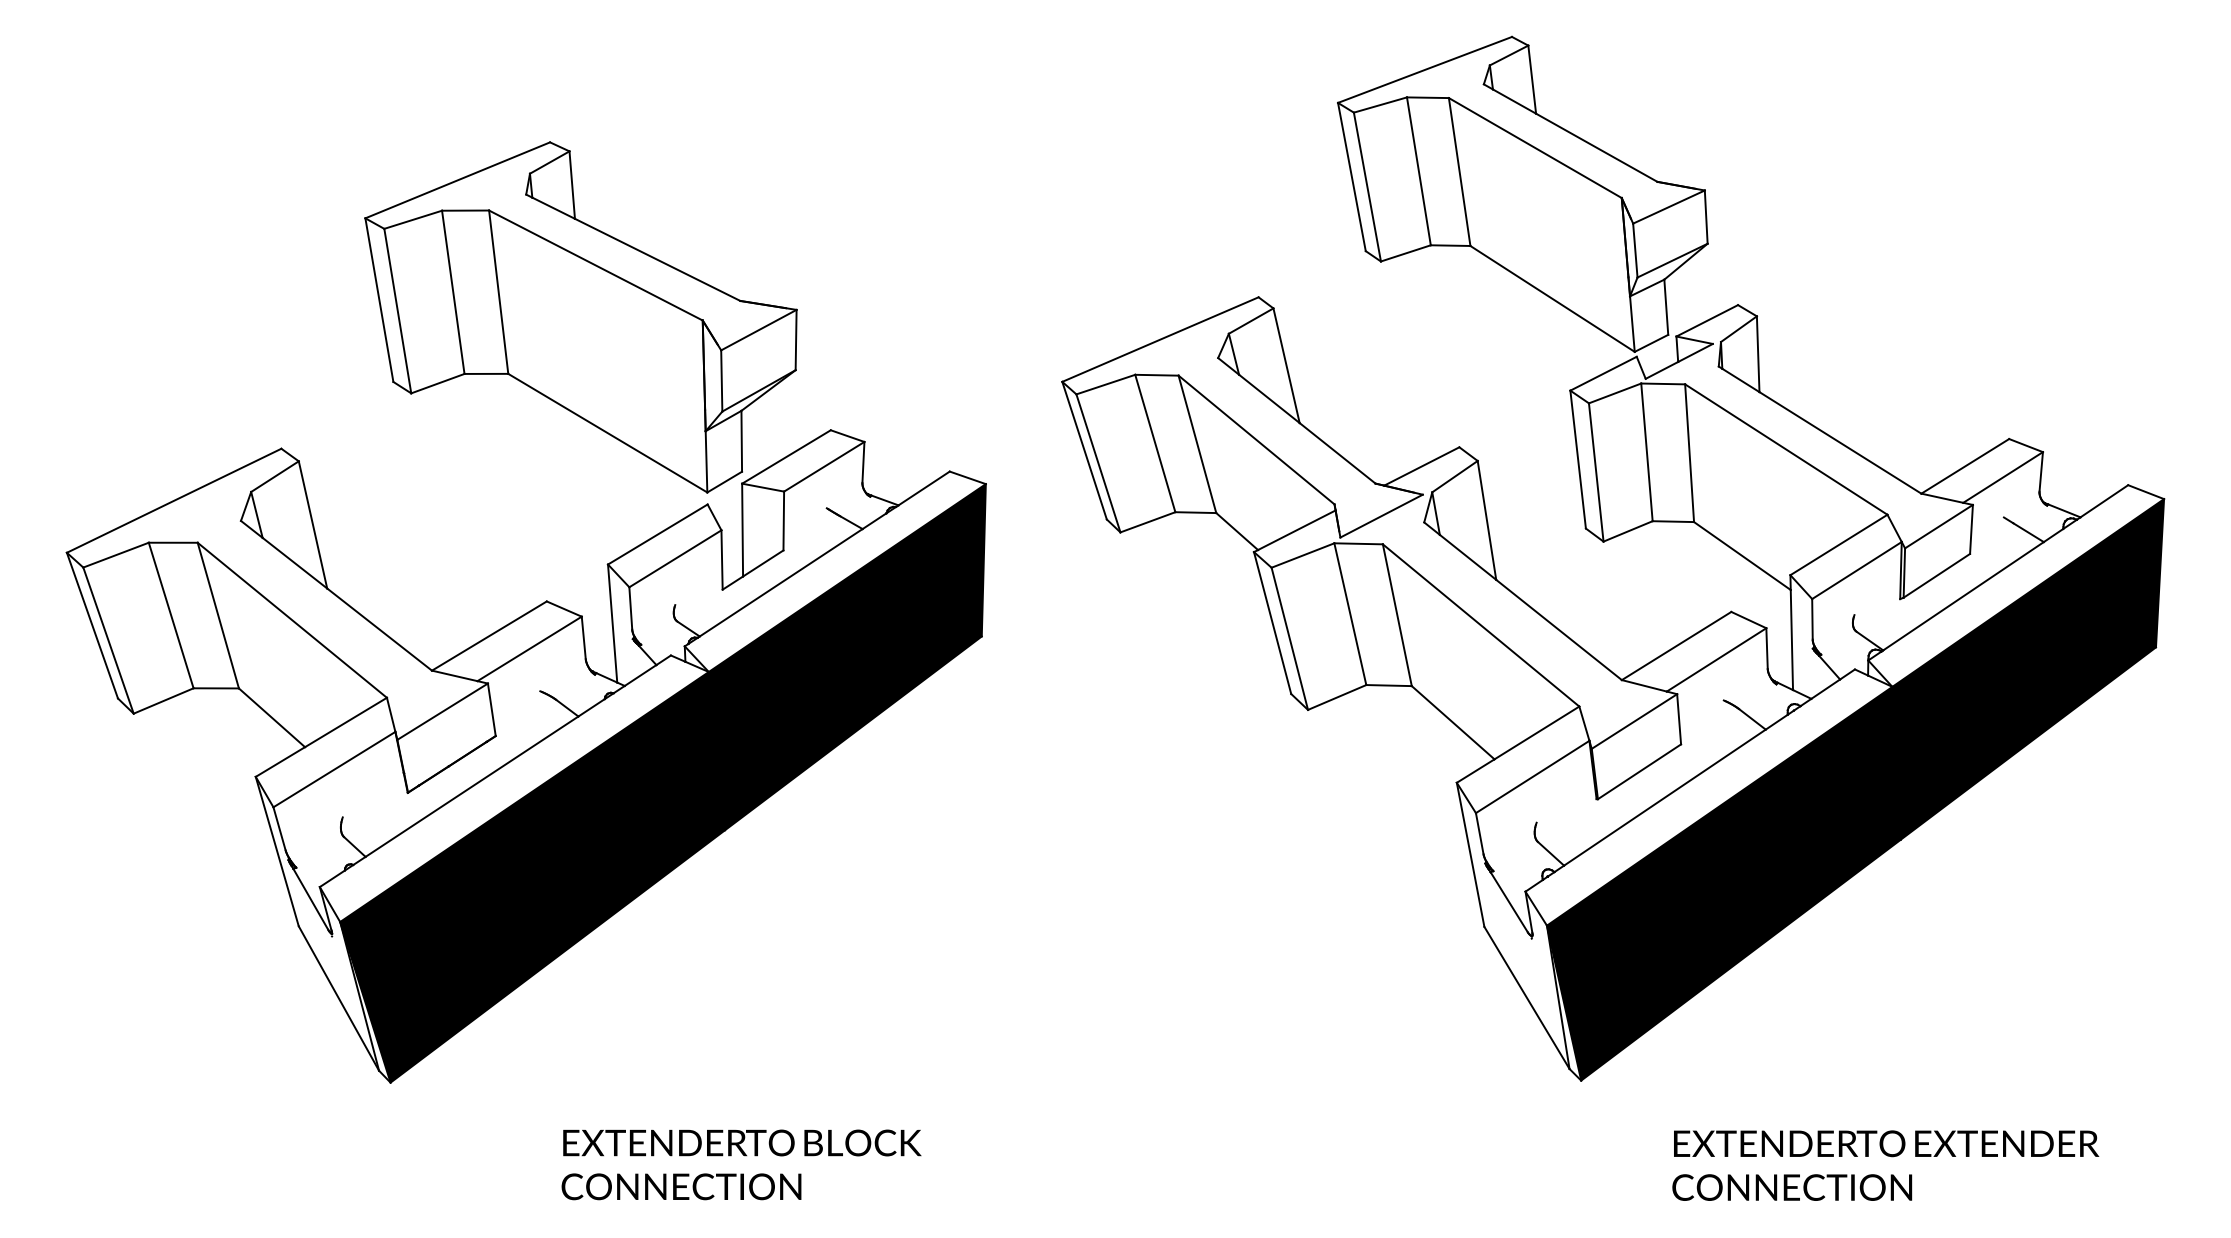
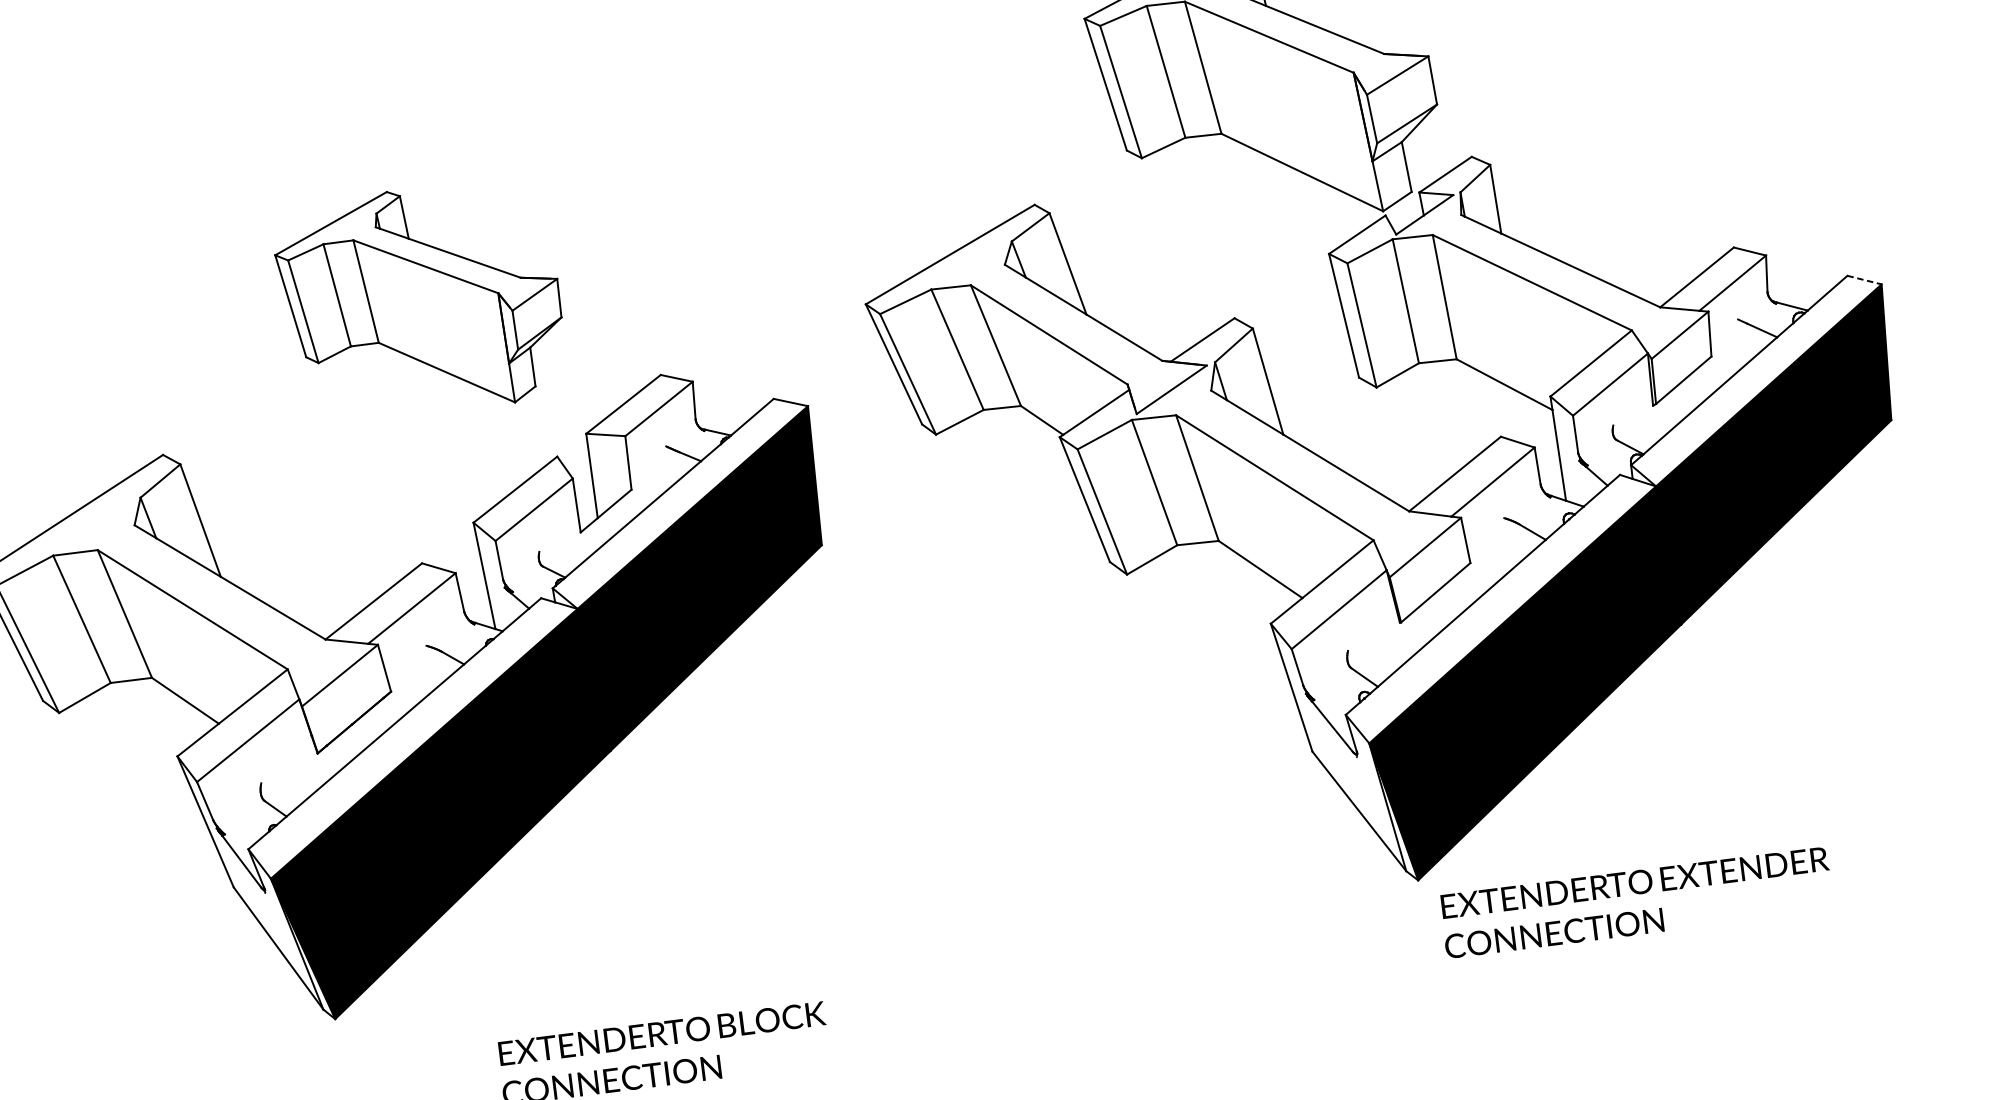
part: (580, 317) -> (420, 301), size x0.7
line: (2146, 492) -> (1864, 280), solid -> dashed
text: (1885, 1165) -> (1636, 902), moved

